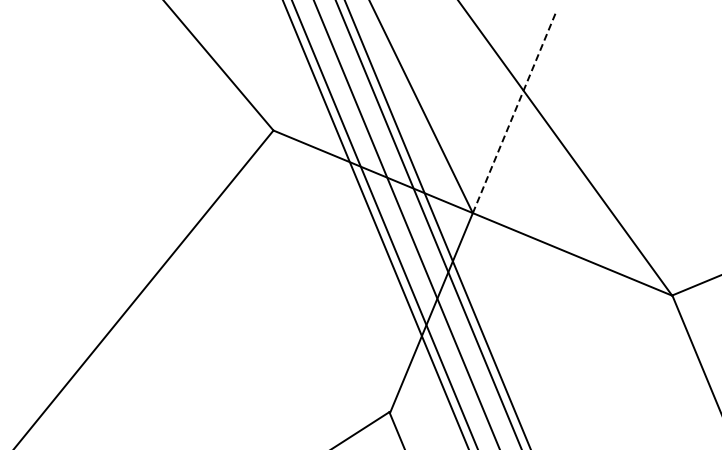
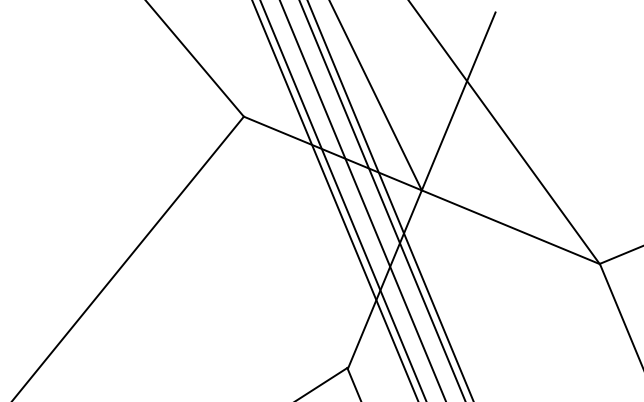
line: (514, 113) -> (458, 101), dashed -> solid

